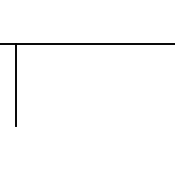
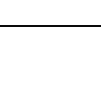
line: (16, 84) -> (9, 48), removed

